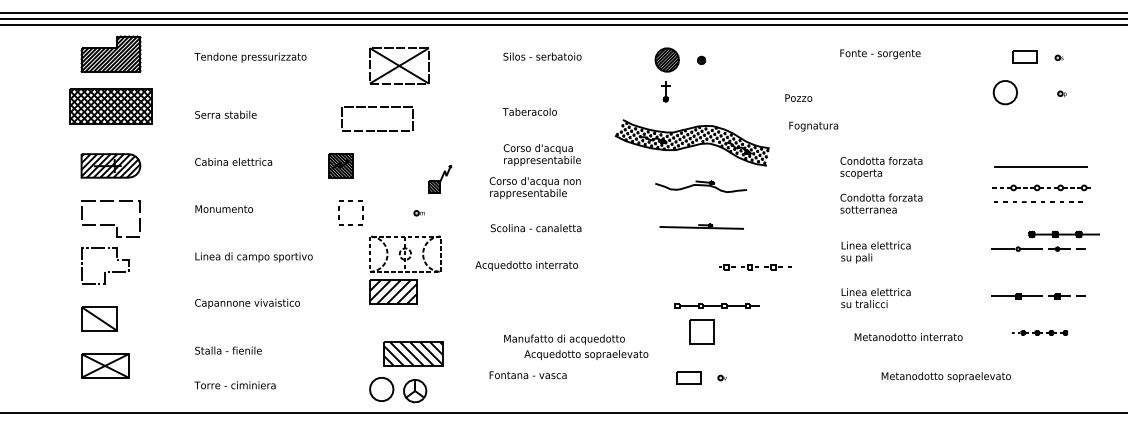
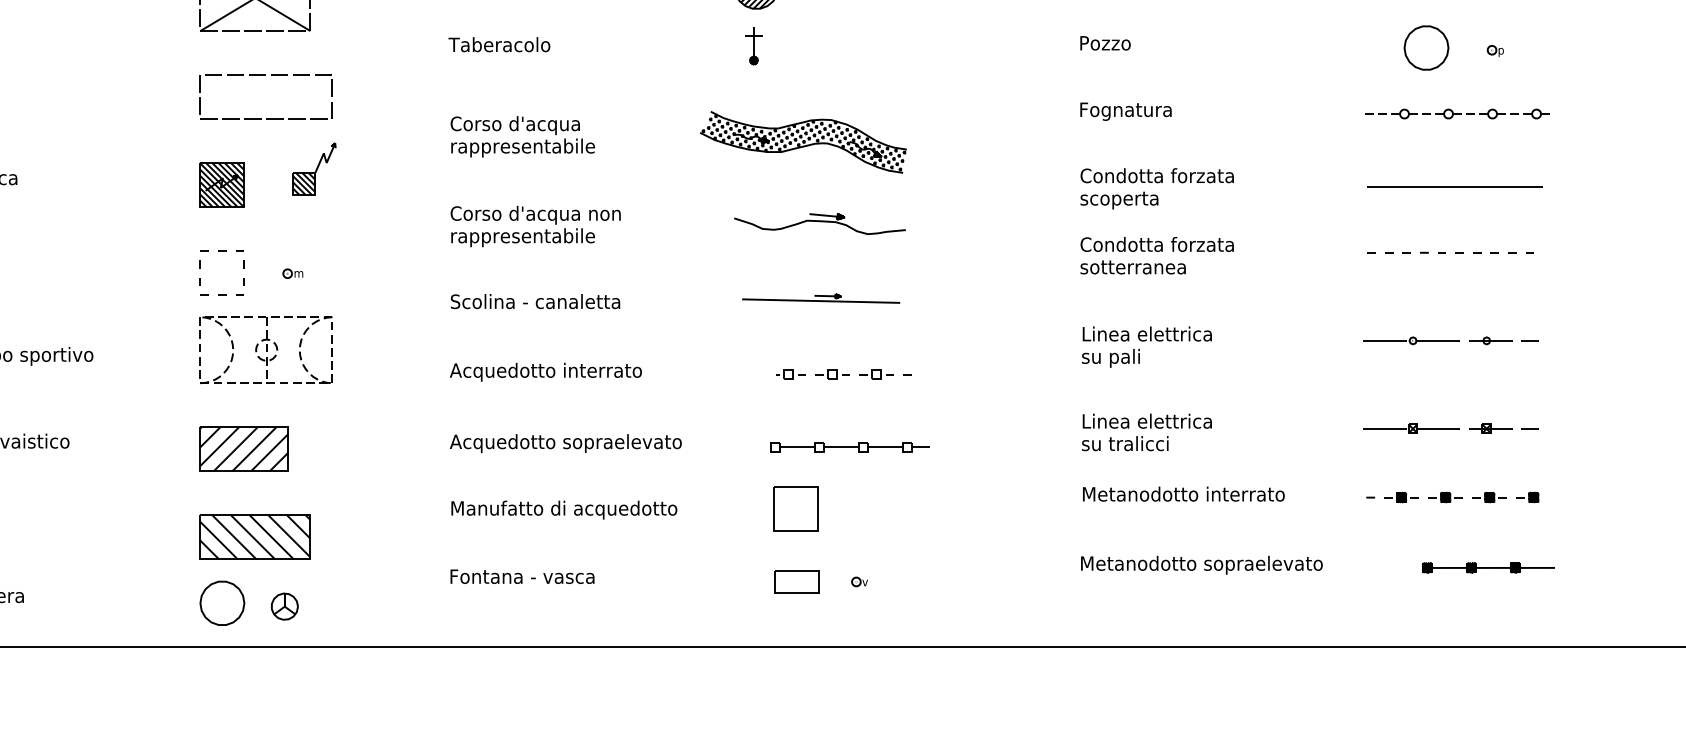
part: (1004, 92) -> (1424, 47), moved
text: (798, 97) -> (1104, 42), moved
part: (376, 107) -> (264, 75), moved
text: (529, 111) -> (498, 44), moved
text: (813, 126) -> (1125, 111), moved
part: (692, 143) -> (803, 143), size x0.71
text: (541, 155) -> (521, 137), moved
part: (340, 165) -> (221, 184), moved
part: (440, 179) -> (315, 169), moved
text: (534, 187) -> (534, 225), moved
part: (1041, 187) -> (1456, 113), moved
part: (350, 201) -> (221, 251), moved
text: (536, 228) -> (536, 302), moved
part: (1063, 234) -> (1486, 567), moved
text: (526, 265) -> (545, 371), moved
part: (755, 267) -> (843, 375), moved
part: (393, 291) -> (244, 448), moved
part: (701, 331) -> (794, 507), moved
part: (1039, 332) -> (1452, 496), size x1.67
text: (908, 337) -> (1183, 494), moved
part: (413, 353) -> (255, 536), moved
text: (586, 355) -> (566, 444), moved
text: (527, 375) -> (521, 577), moved
text: (945, 377) -> (1200, 565), moved
part: (414, 391) -> (283, 607), size x0.62

